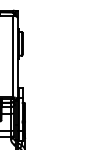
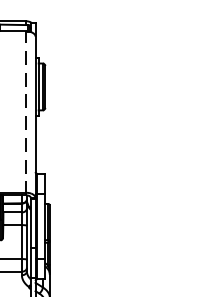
line: (13, 56) -> (26, 111), solid -> dashed

